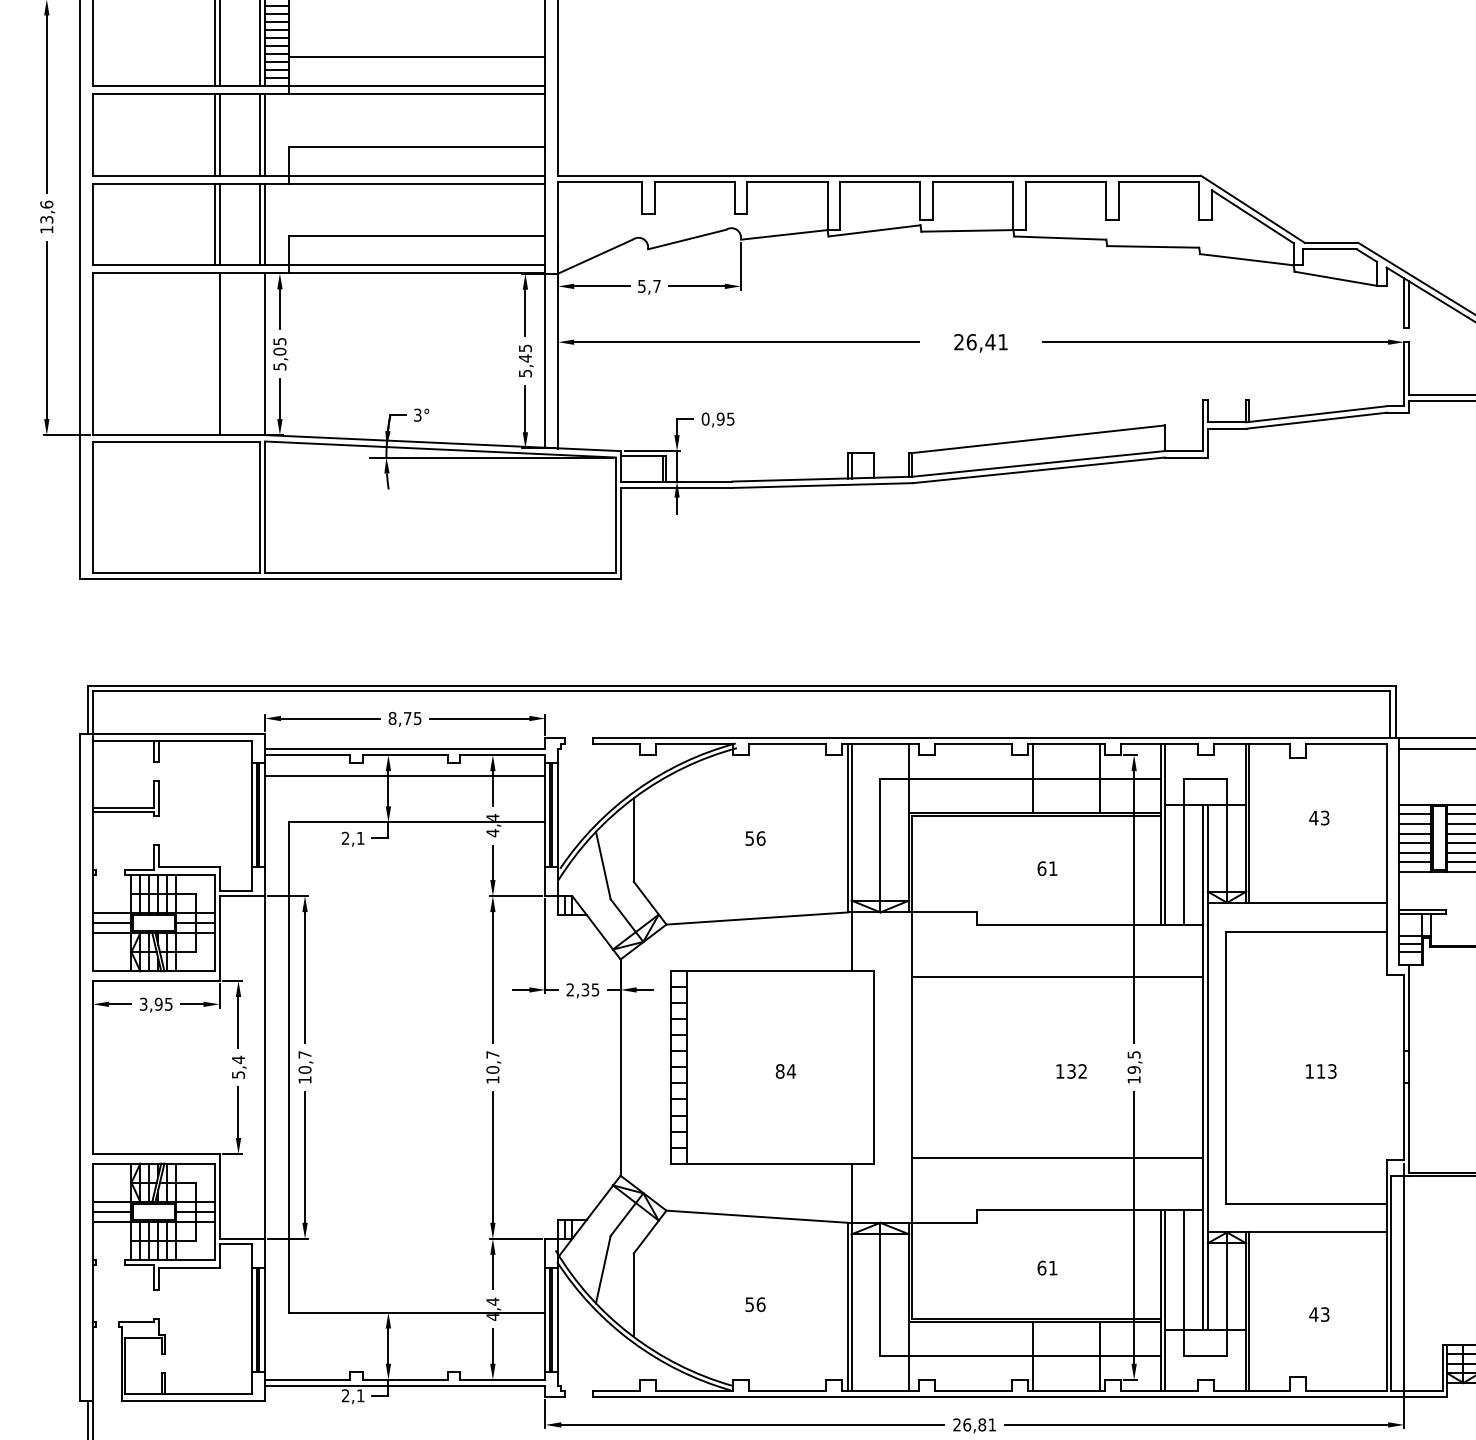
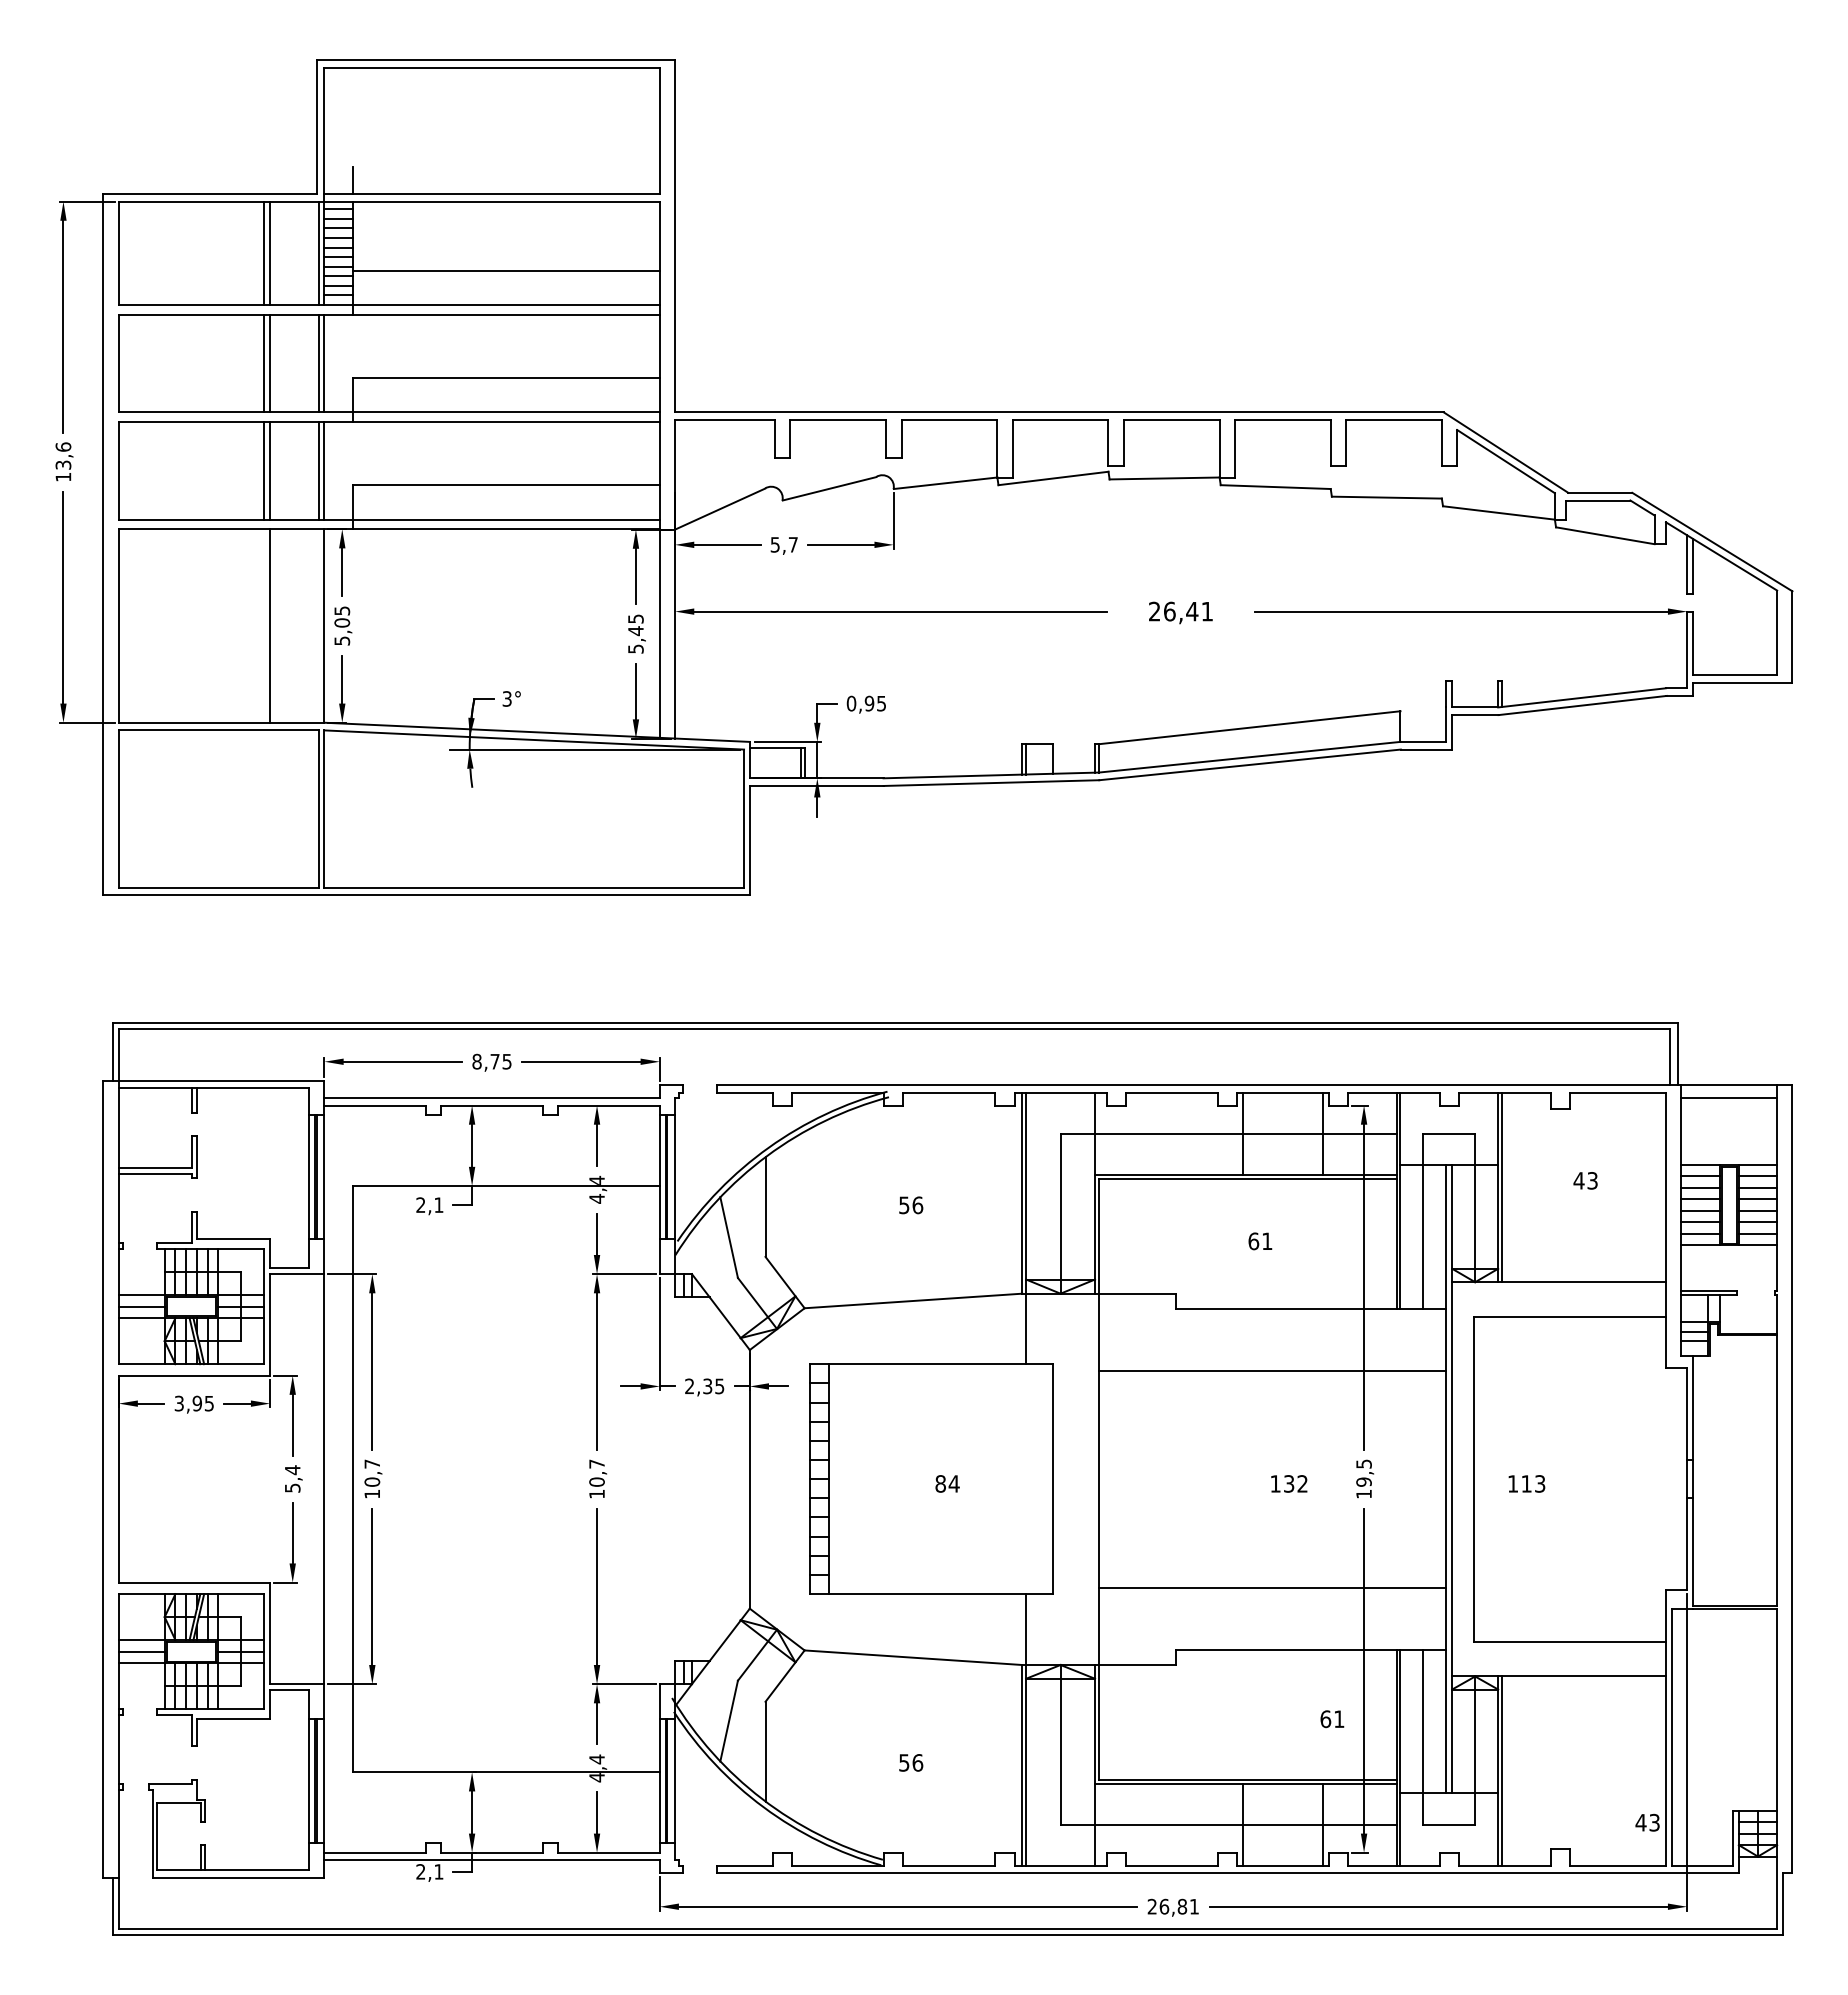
line: (404, 775) -> (491, 1130), removed
text: (1320, 1071) -> (1526, 1483), moved
text: (1047, 1268) -> (1332, 1719), moved
text: (1319, 1314) -> (1647, 1822), moved

